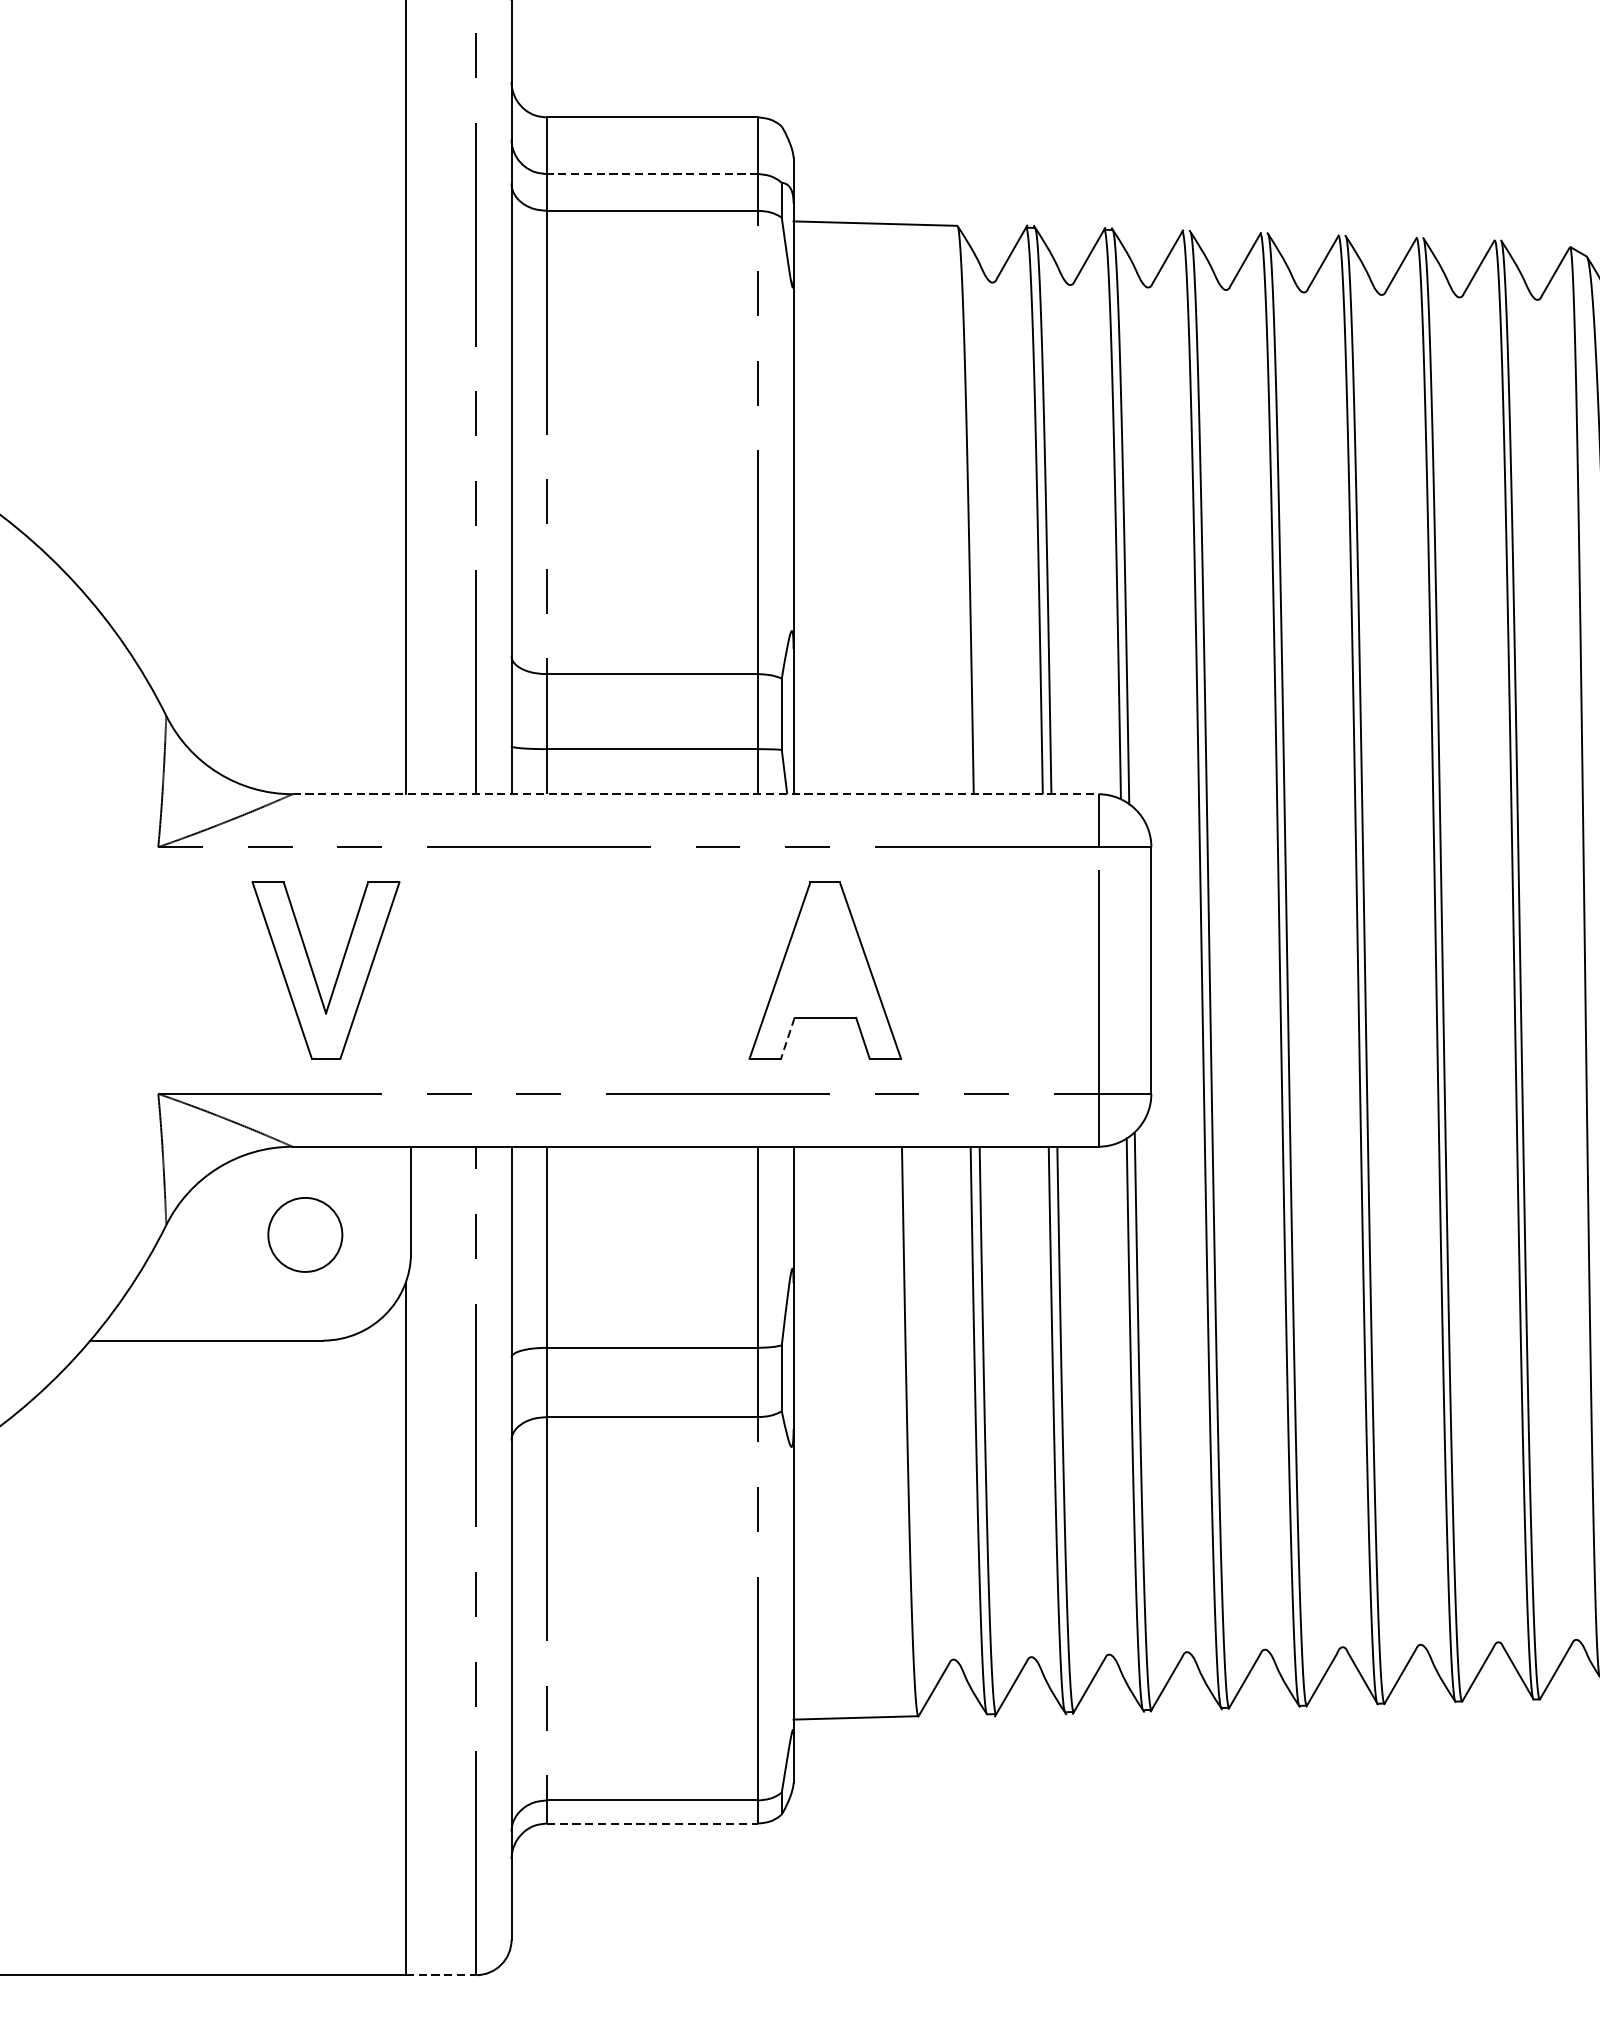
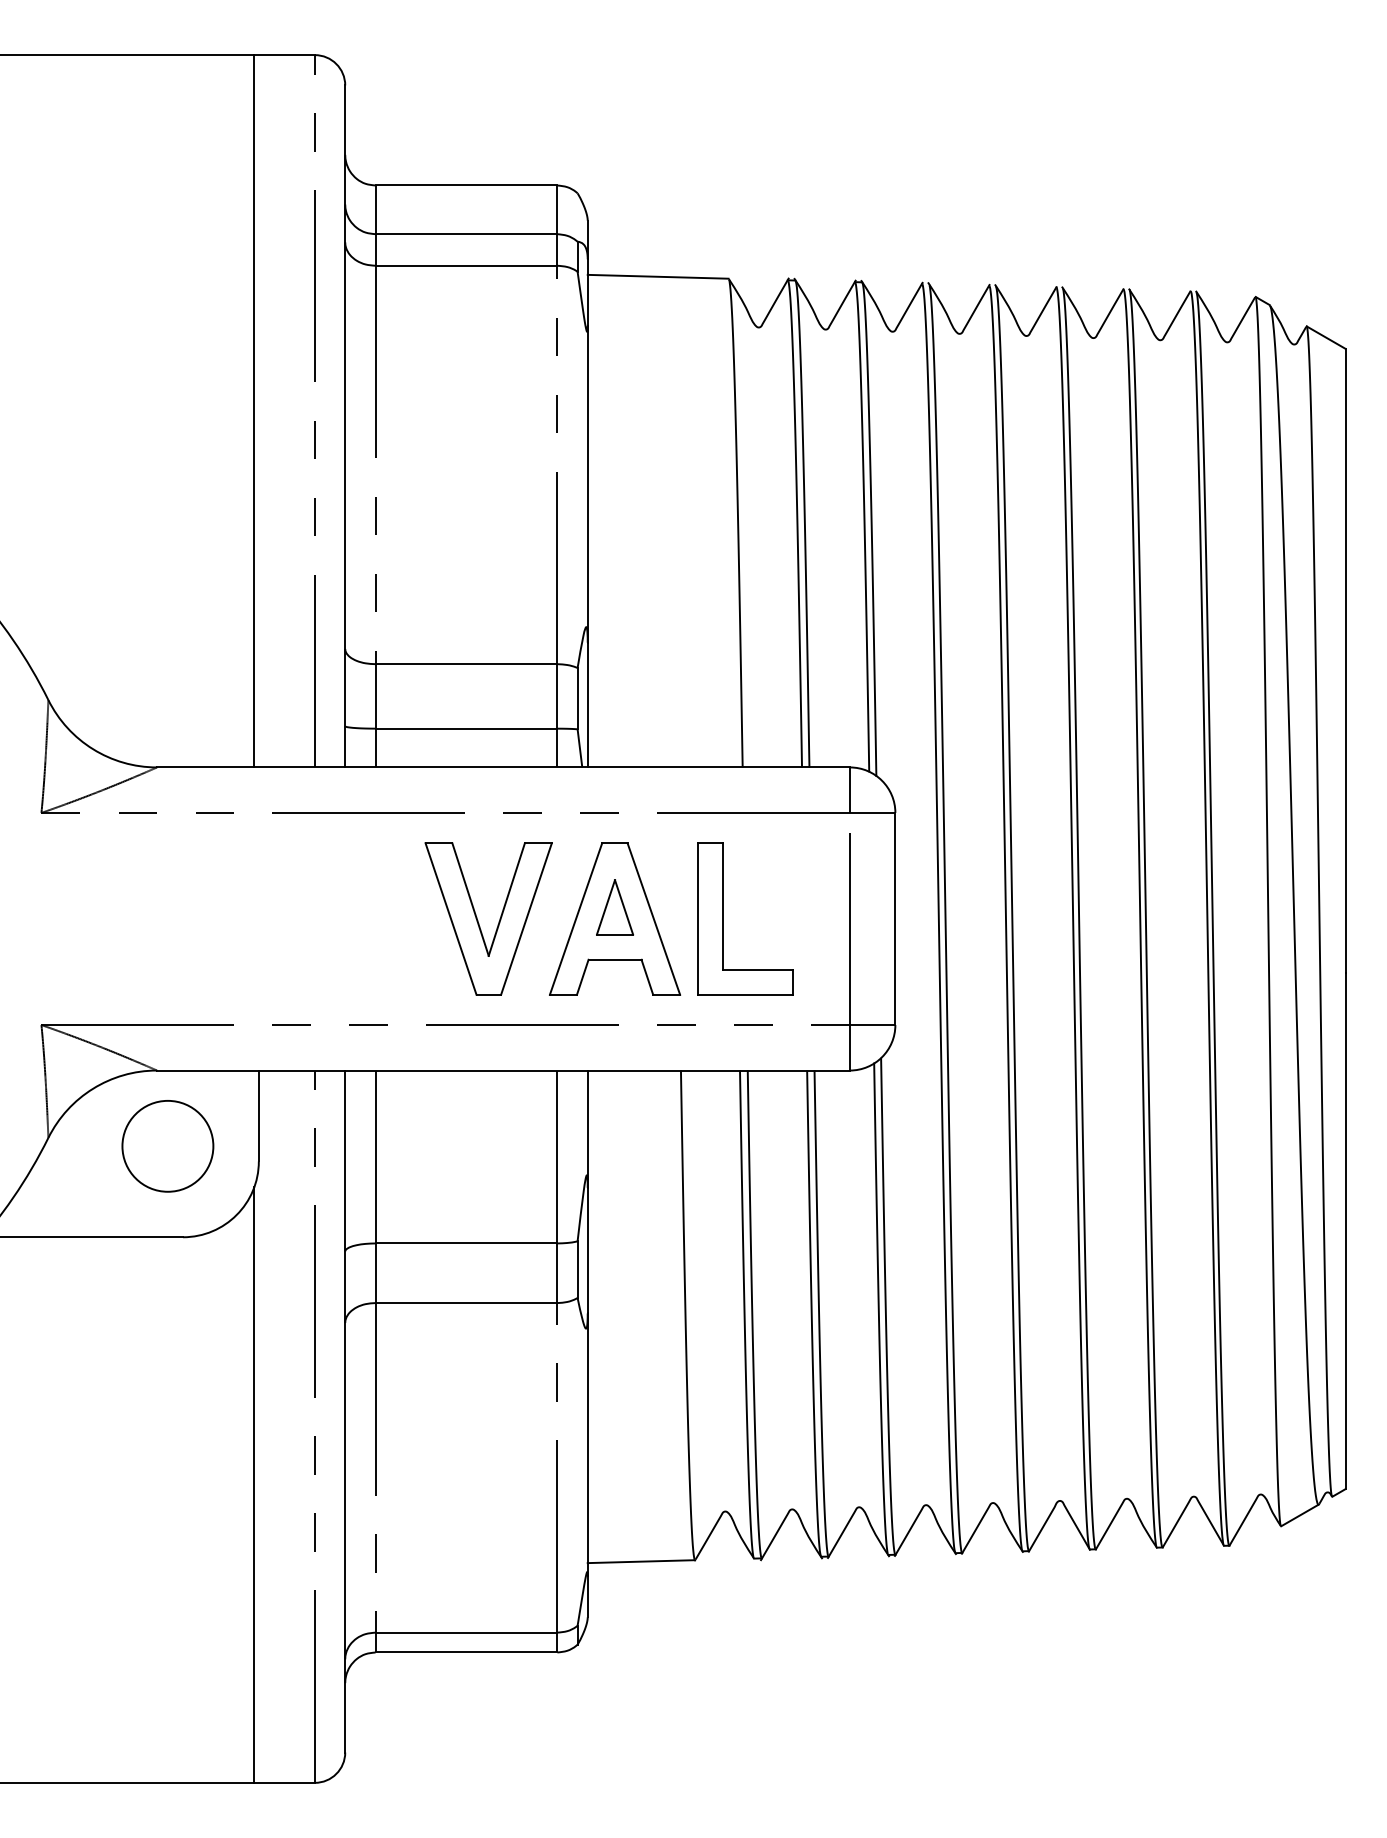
line: (652, 174) -> (466, 234), dashed -> solid
line: (695, 794) -> (503, 767), dashed -> solid
part: (824, 957) -> (614, 907), added
part: (951, 969) -> (723, 918), added
part: (314, 972) -> (478, 920), moved
line: (787, 1038) -> (582, 977), dashed -> solid
circle: (304, 1235) -> (167, 1146), size x1.43
line: (652, 1823) -> (466, 1652), dashed -> solid
line: (442, 1974) -> (285, 1782), dashed -> solid

